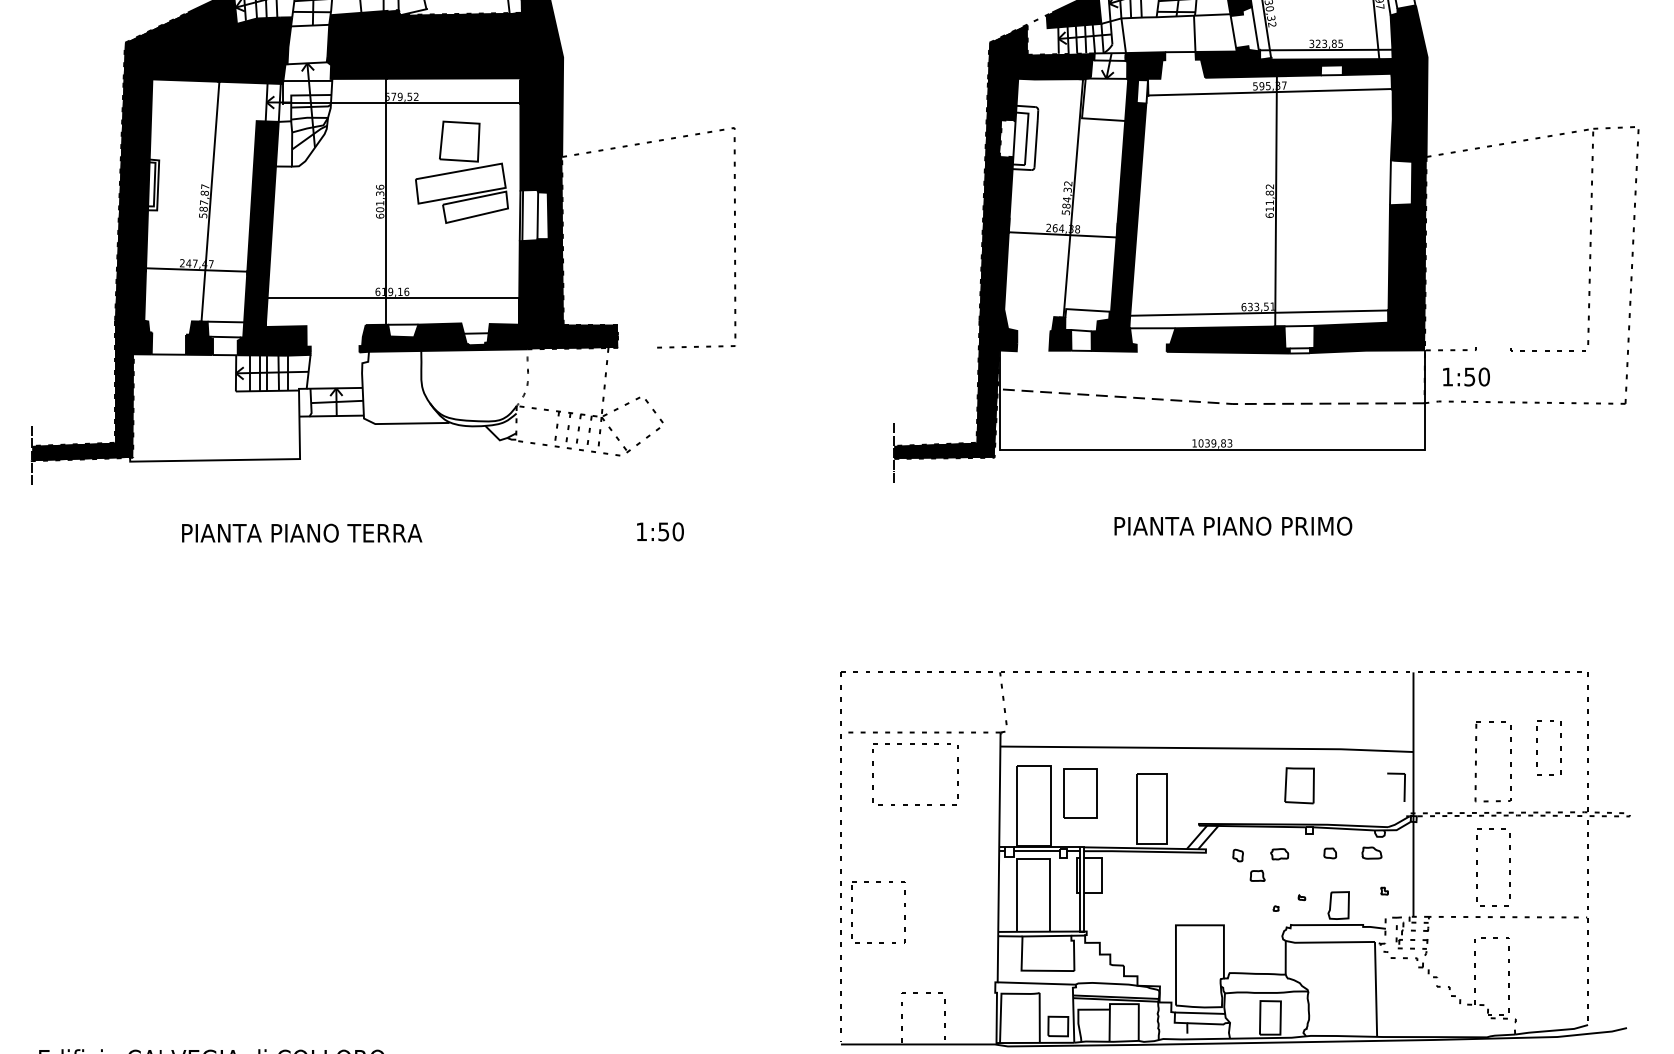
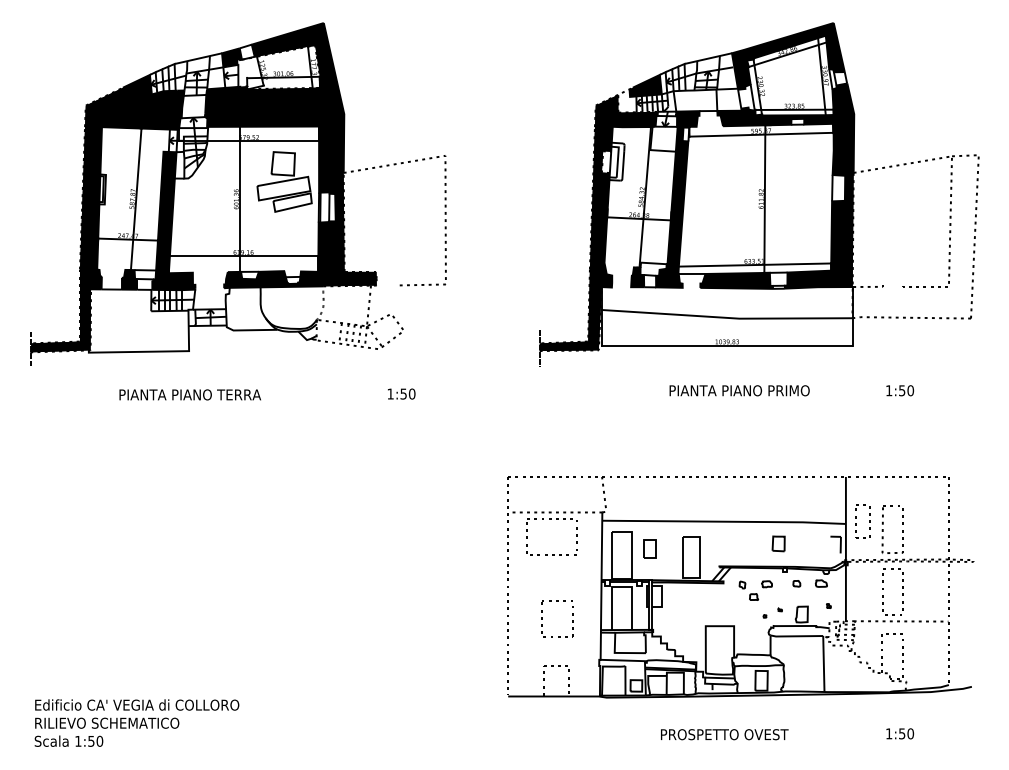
text: (1466, 376) -> (900, 390), moved
line: (1212, 402) -> (727, 317), dashed -> solid
part: (1538, 751) -> (856, 523), moved
part: (1299, 785) -> (778, 543), size x0.71
part: (1080, 793) -> (649, 548), size x0.62
part: (853, 912) -> (542, 618), moved

